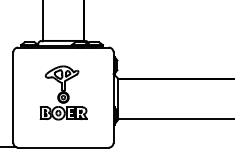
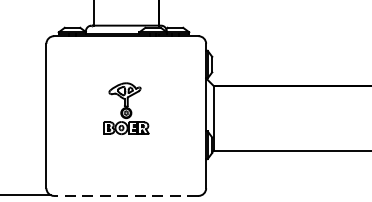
part: (63, 92) -> (126, 107), size x0.6
line: (62, 147) -> (124, 195), solid -> dashed

